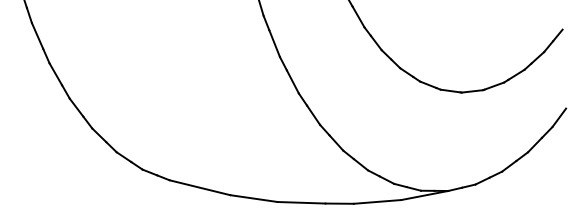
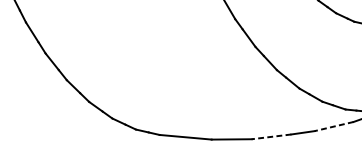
line: (377, 201) -> (334, 126), solid -> dashed
line: (301, 202) -> (271, 136), solid -> dashed

